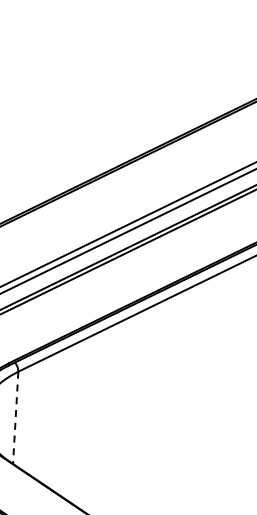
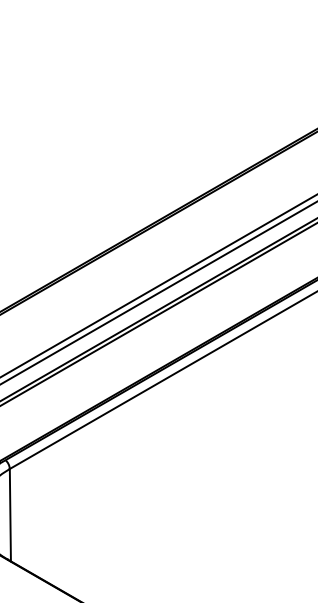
line: (15, 418) -> (10, 515), dashed -> solid

